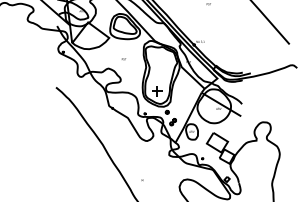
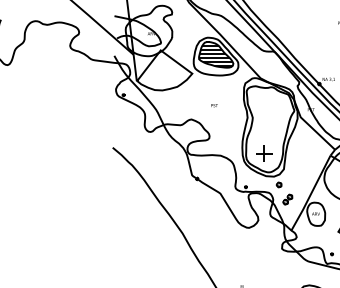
hatch: (124, 24) -> (215, 53), added

